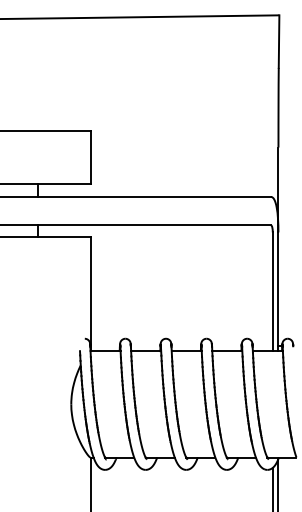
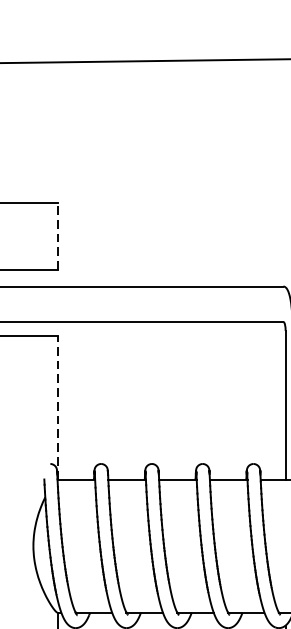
line: (91, 157) -> (58, 237), solid -> dashed
line: (91, 293) -> (58, 407), solid -> dashed

